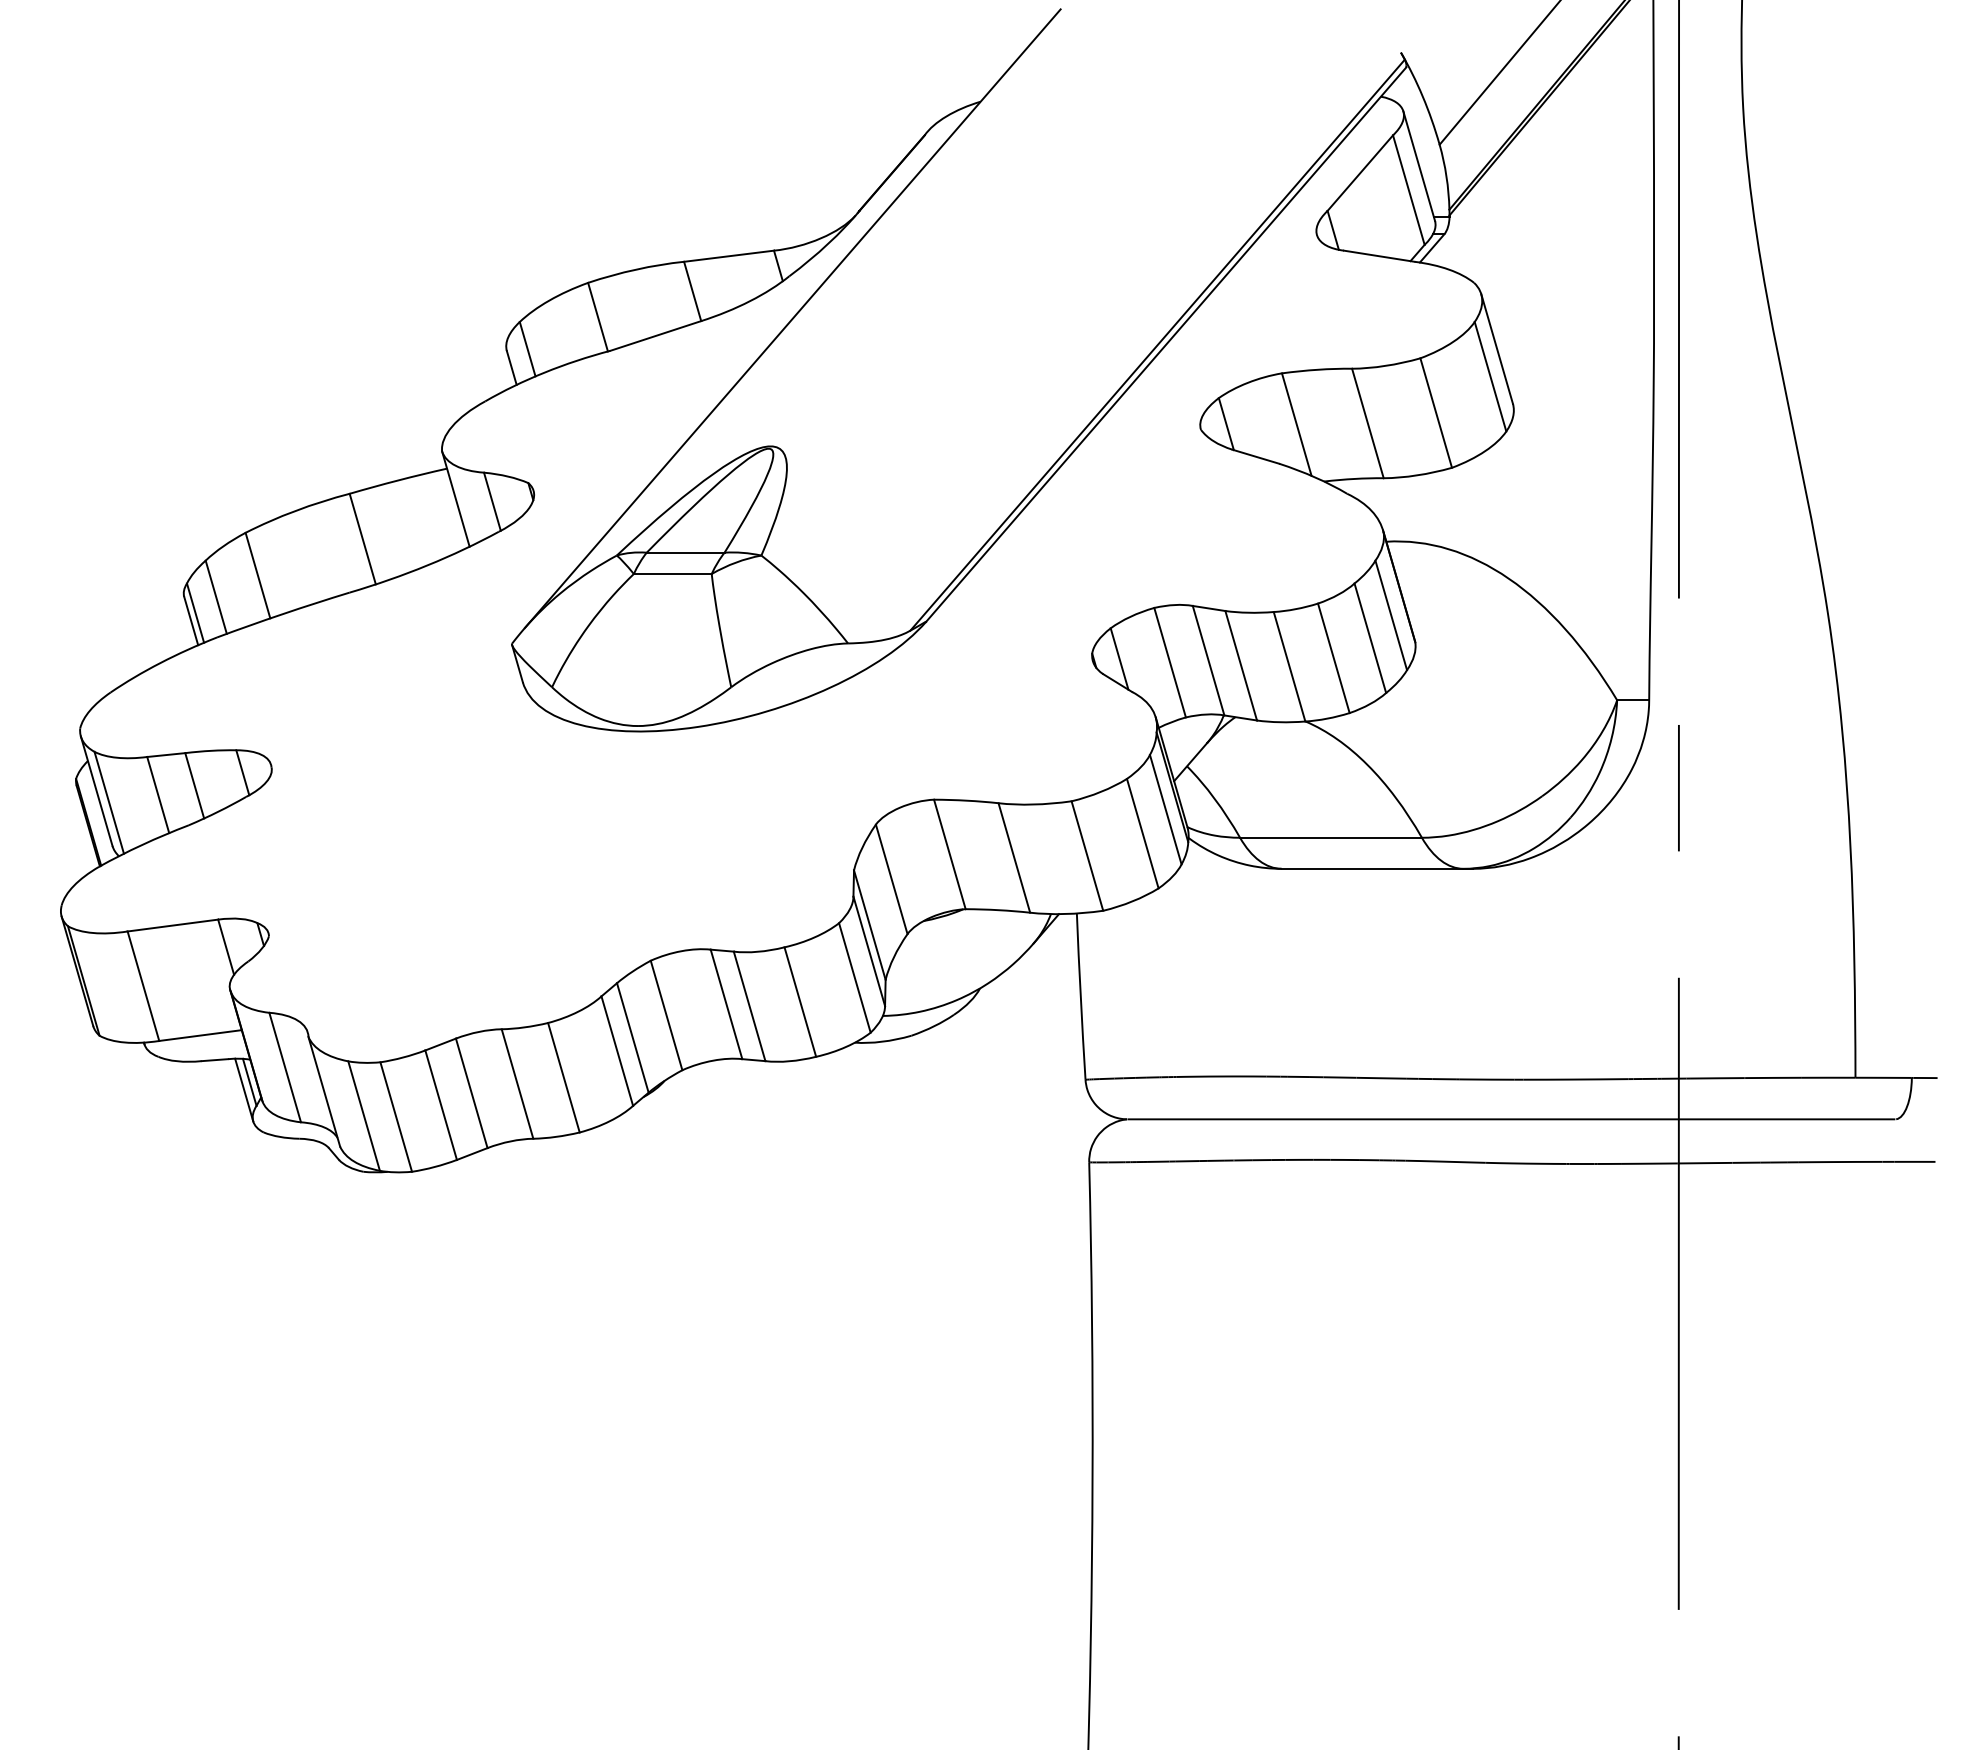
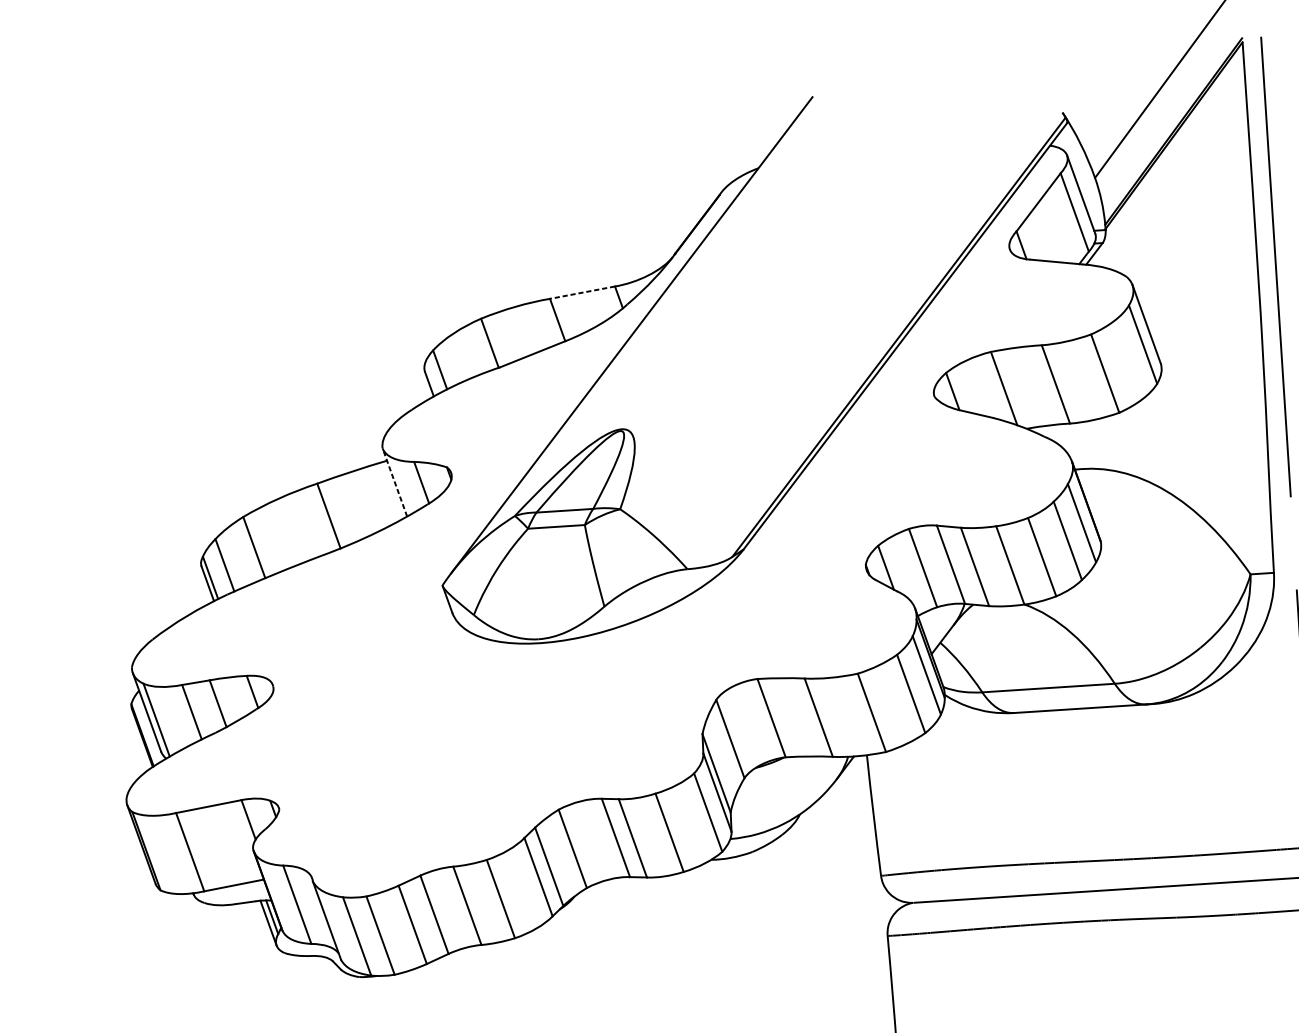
line: (728, 256) -> (582, 292), solid -> dashed
line: (455, 499) -> (394, 482), solid -> dashed

